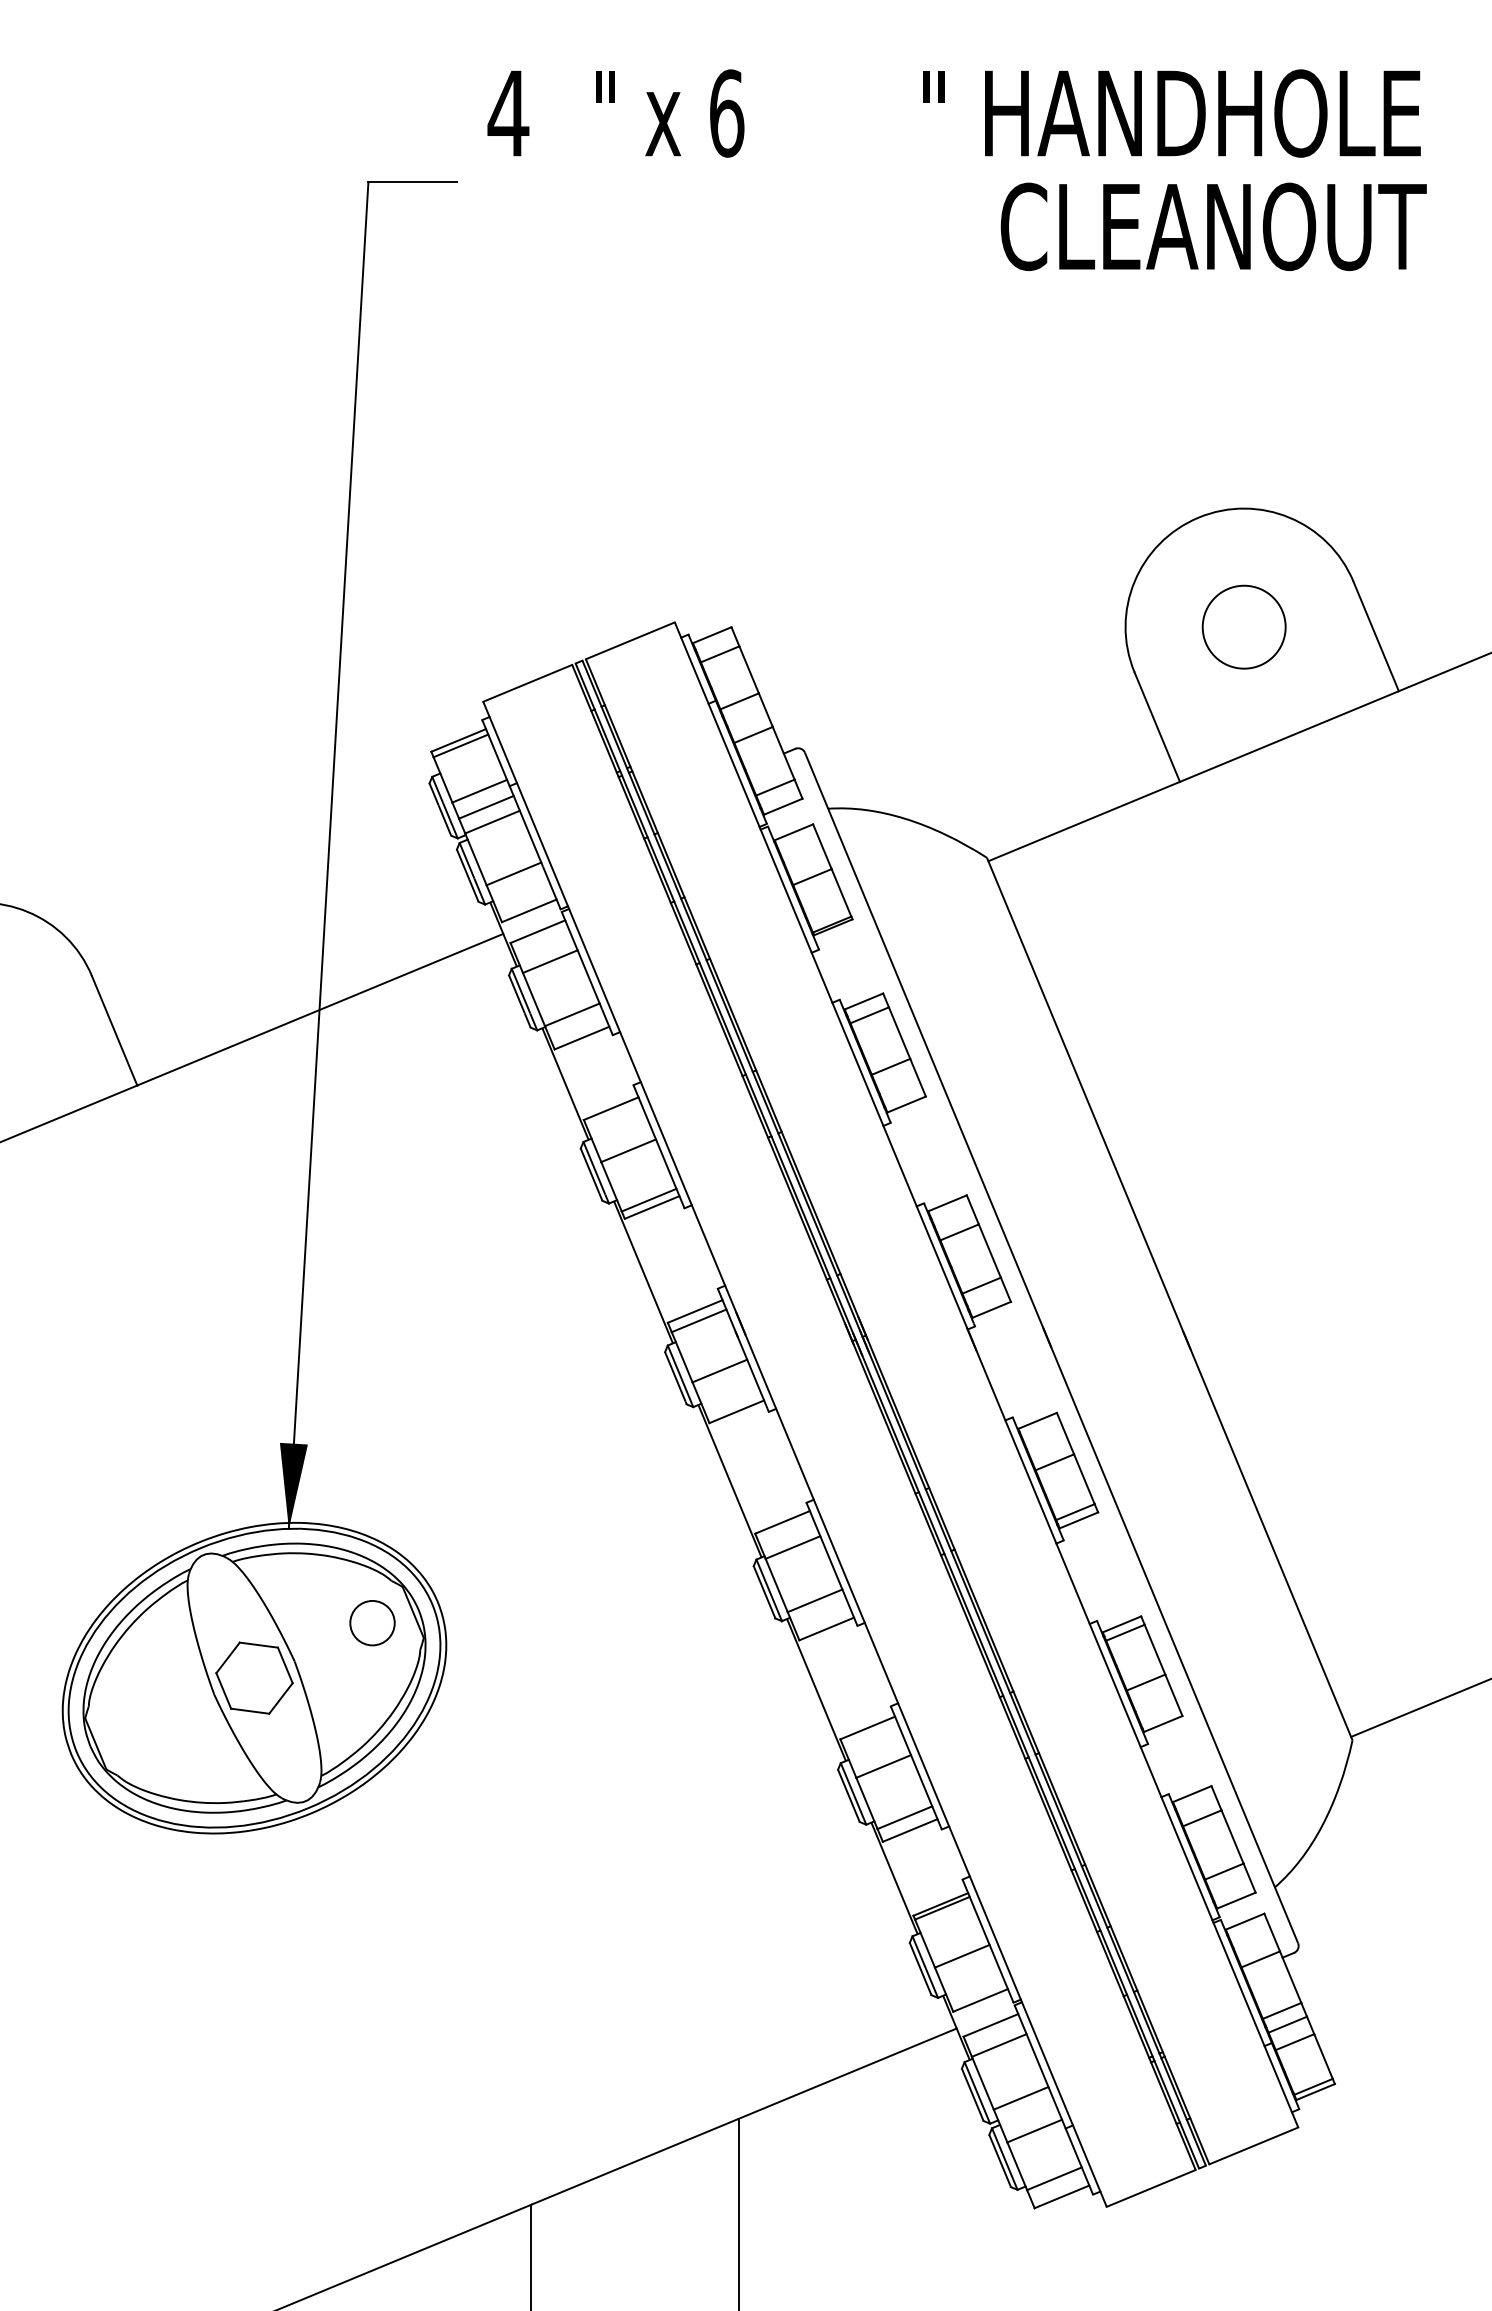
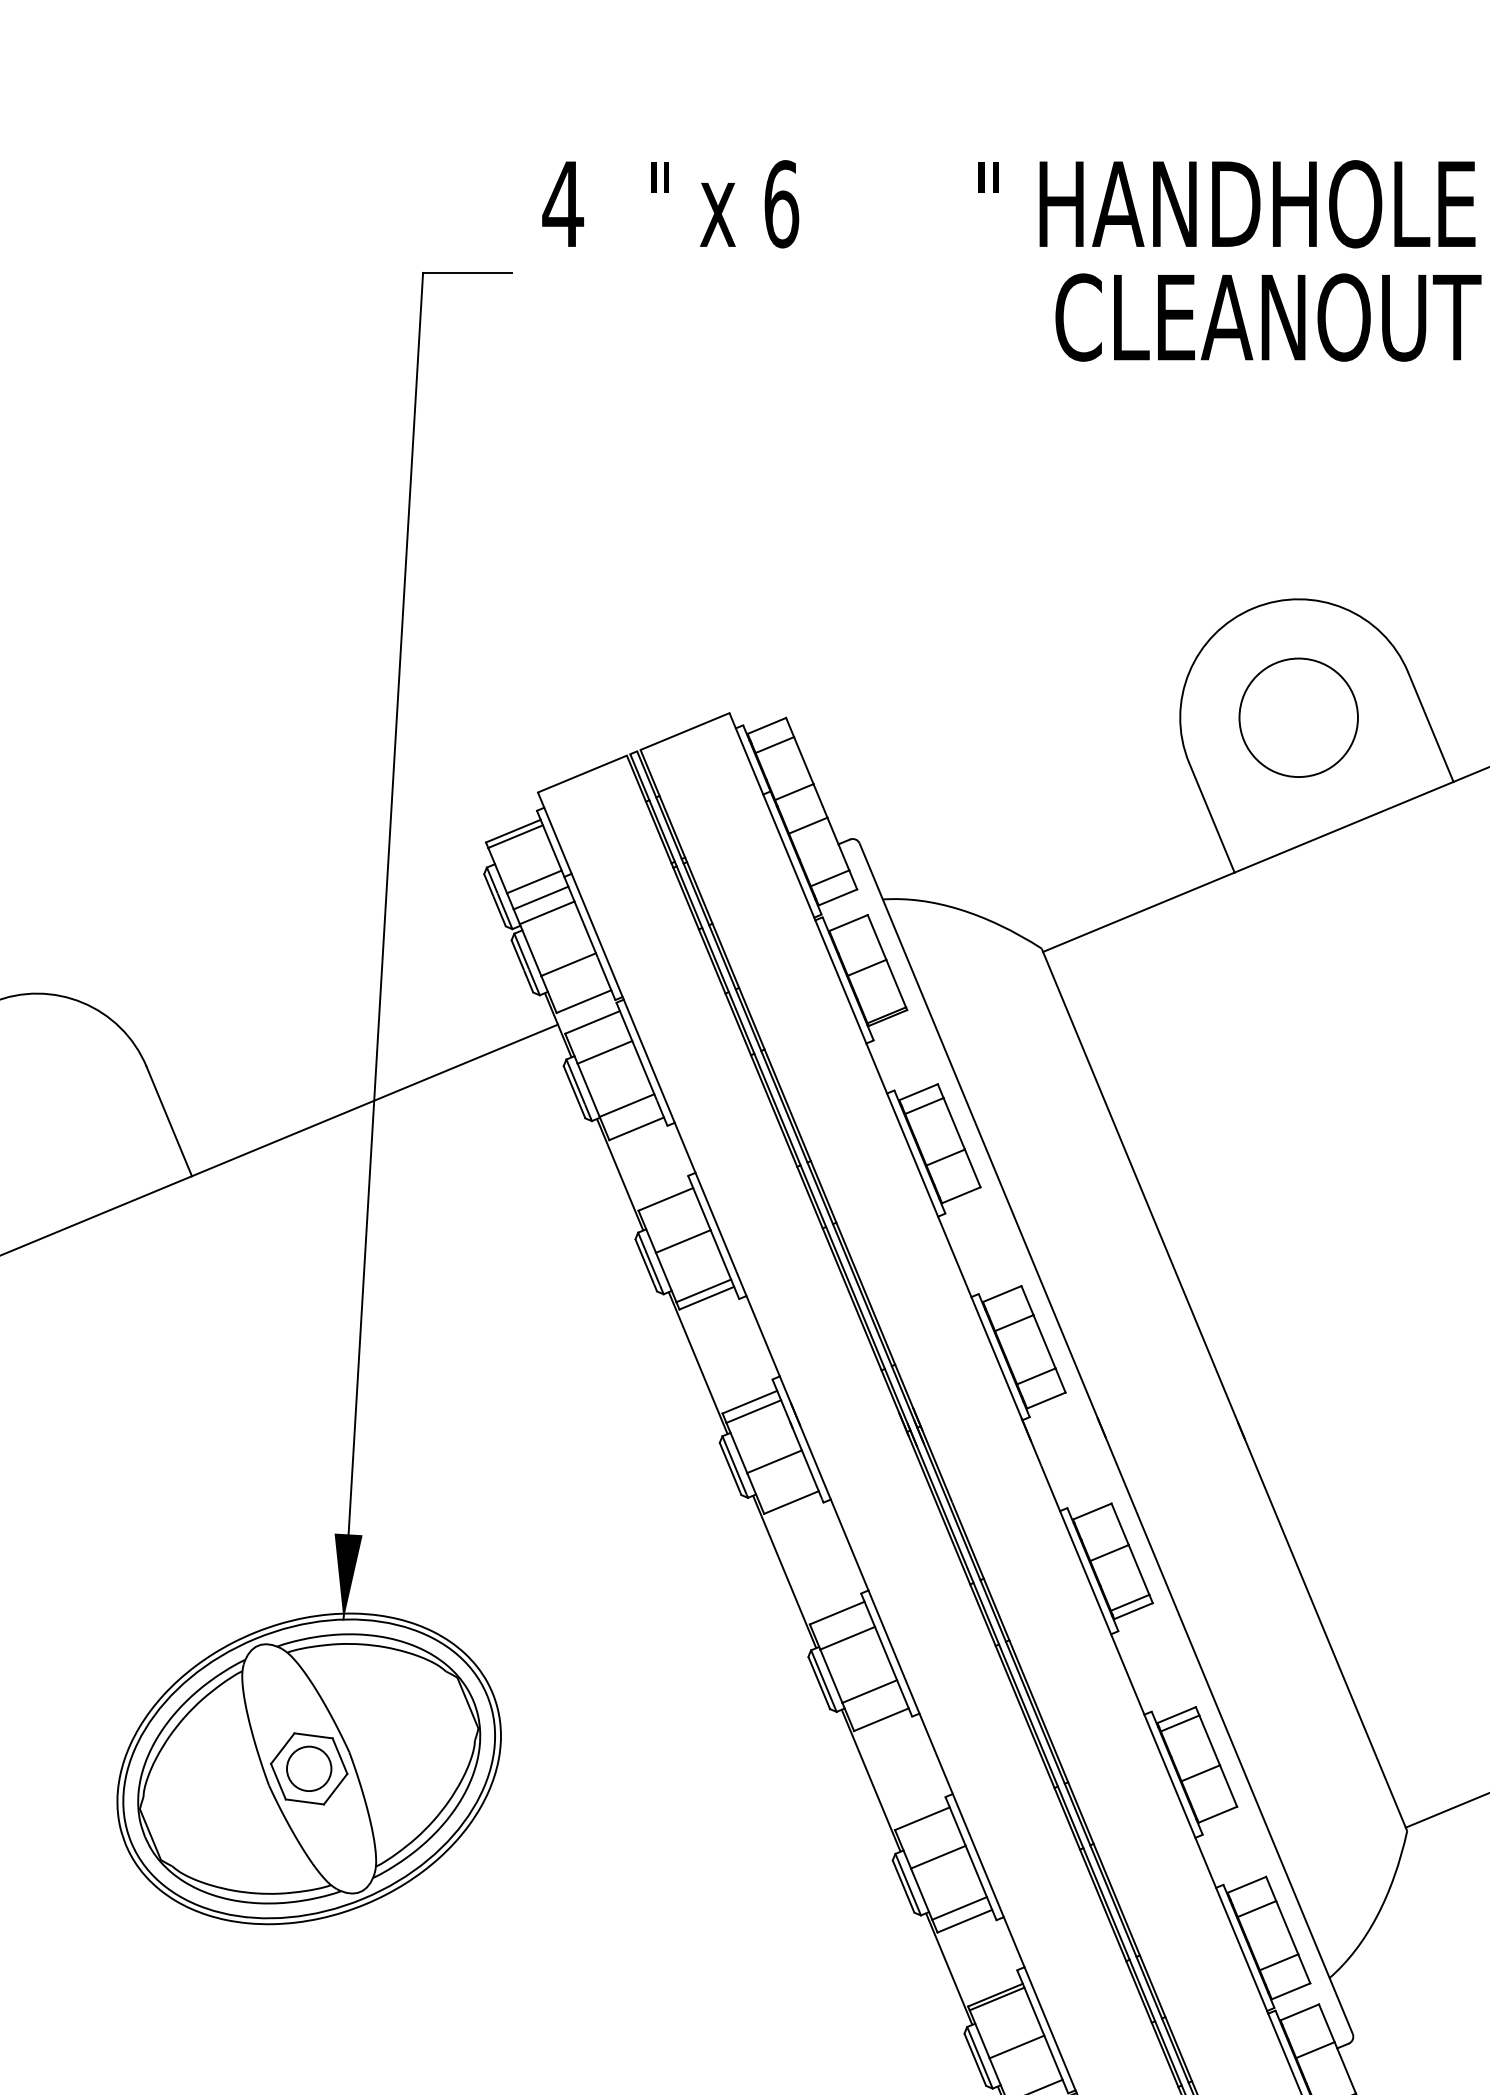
circle: (1244, 627) -> (1299, 718), size x1.43
circle: (372, 1623) -> (309, 1769), moved

